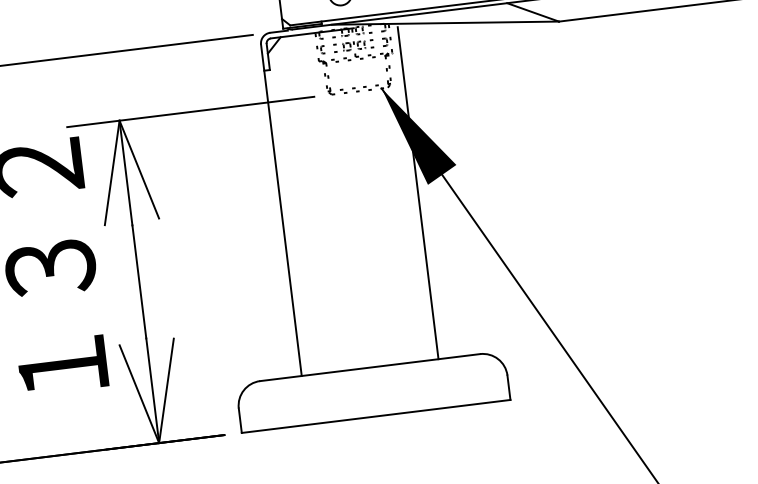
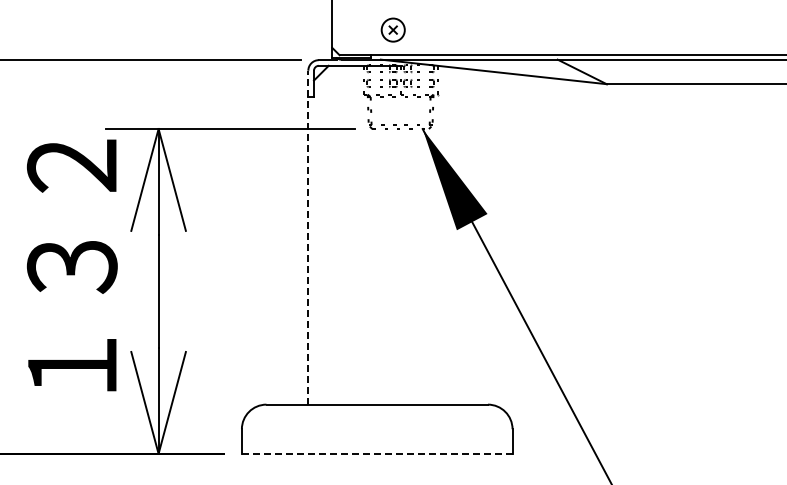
line: (418, 193) -> (446, 237), removed
line: (281, 210) -> (308, 237), solid -> dashed
line: (376, 416) -> (377, 453), solid -> dashed

